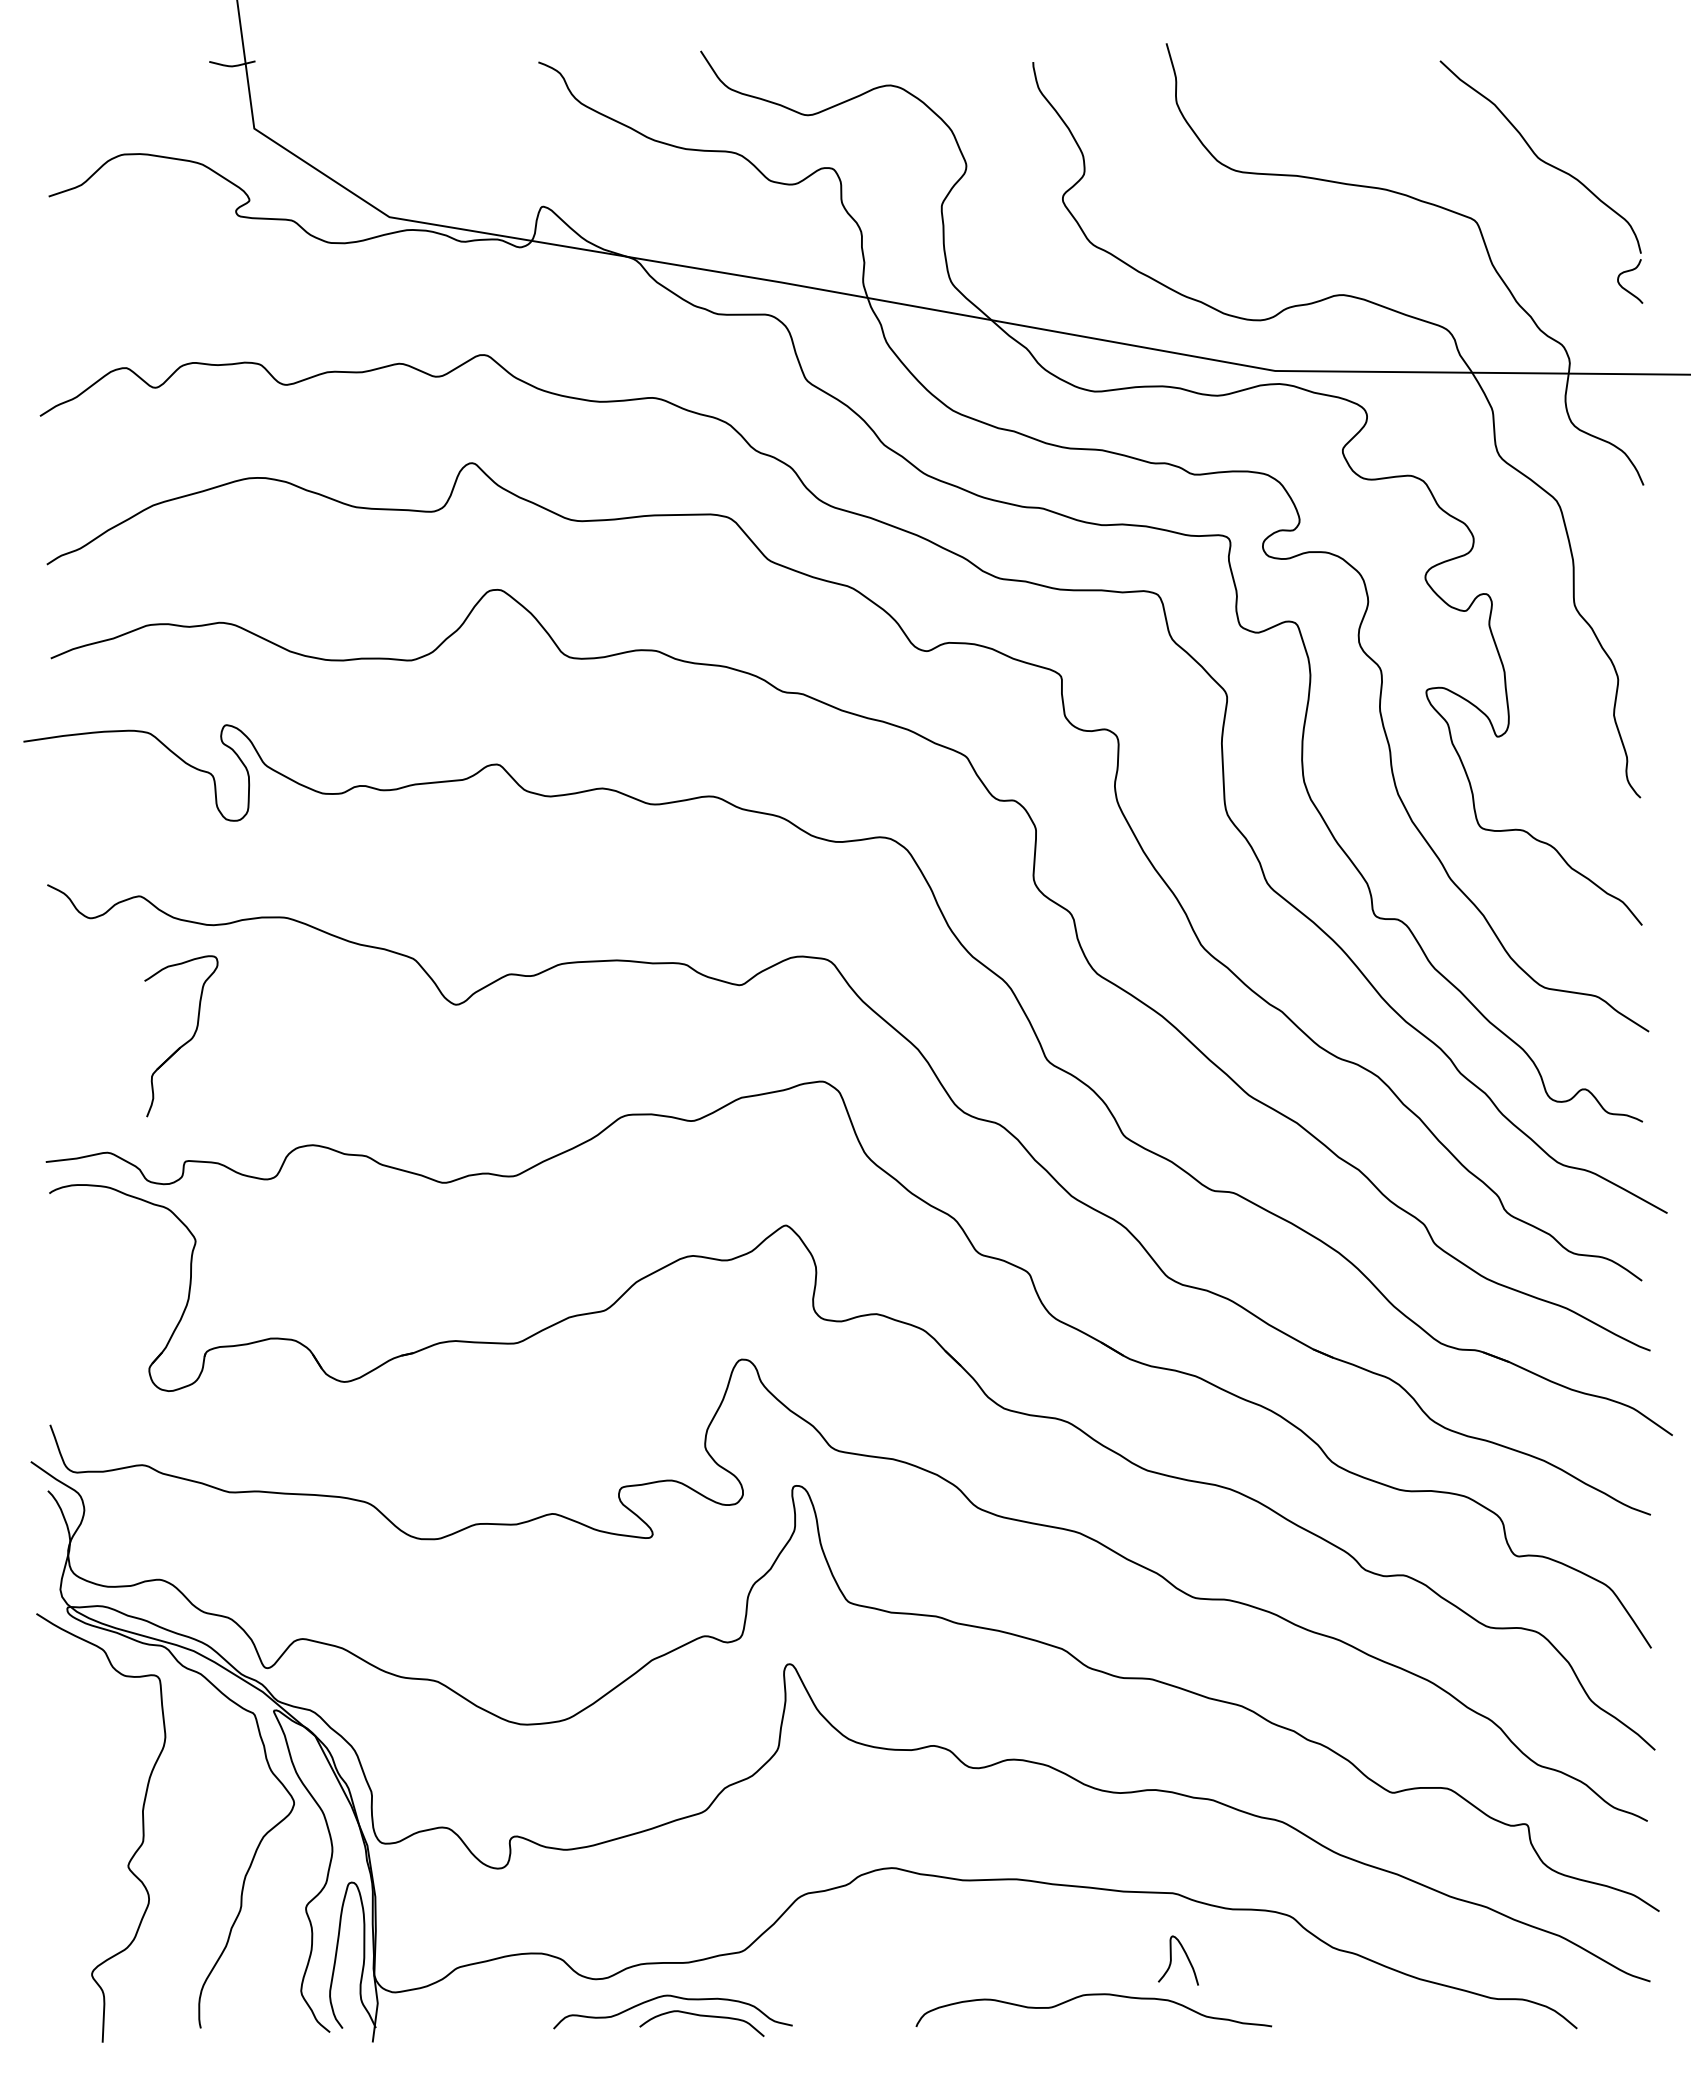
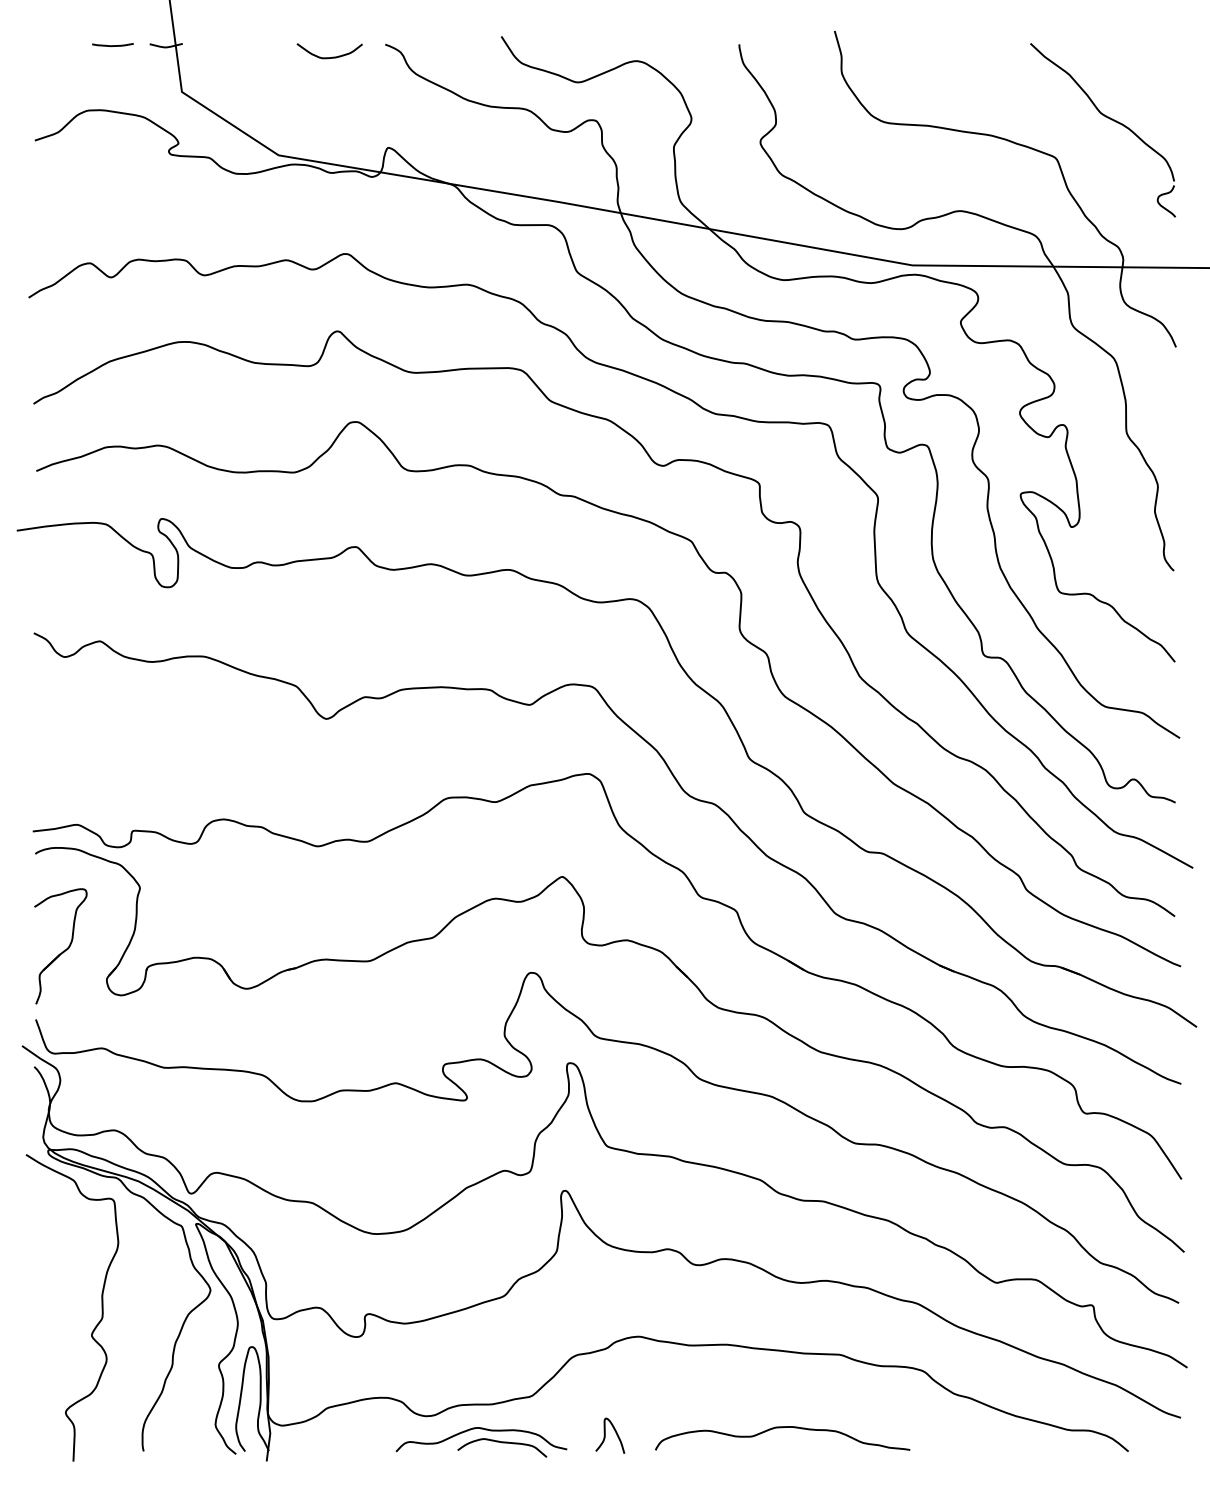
curve: (157, 63) -> (112, 45), added
curve: (464, 79) -> (332, 56), added
part: (180, 1036) -> (60, 946), moved
curve: (1171, 1960) -> (605, 1435), moved

